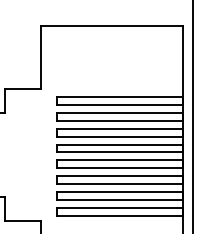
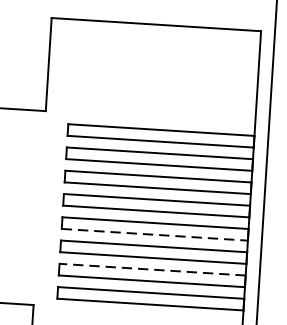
line: (120, 168) -> (155, 235), solid -> dashed
line: (119, 191) -> (151, 269), solid -> dashed

